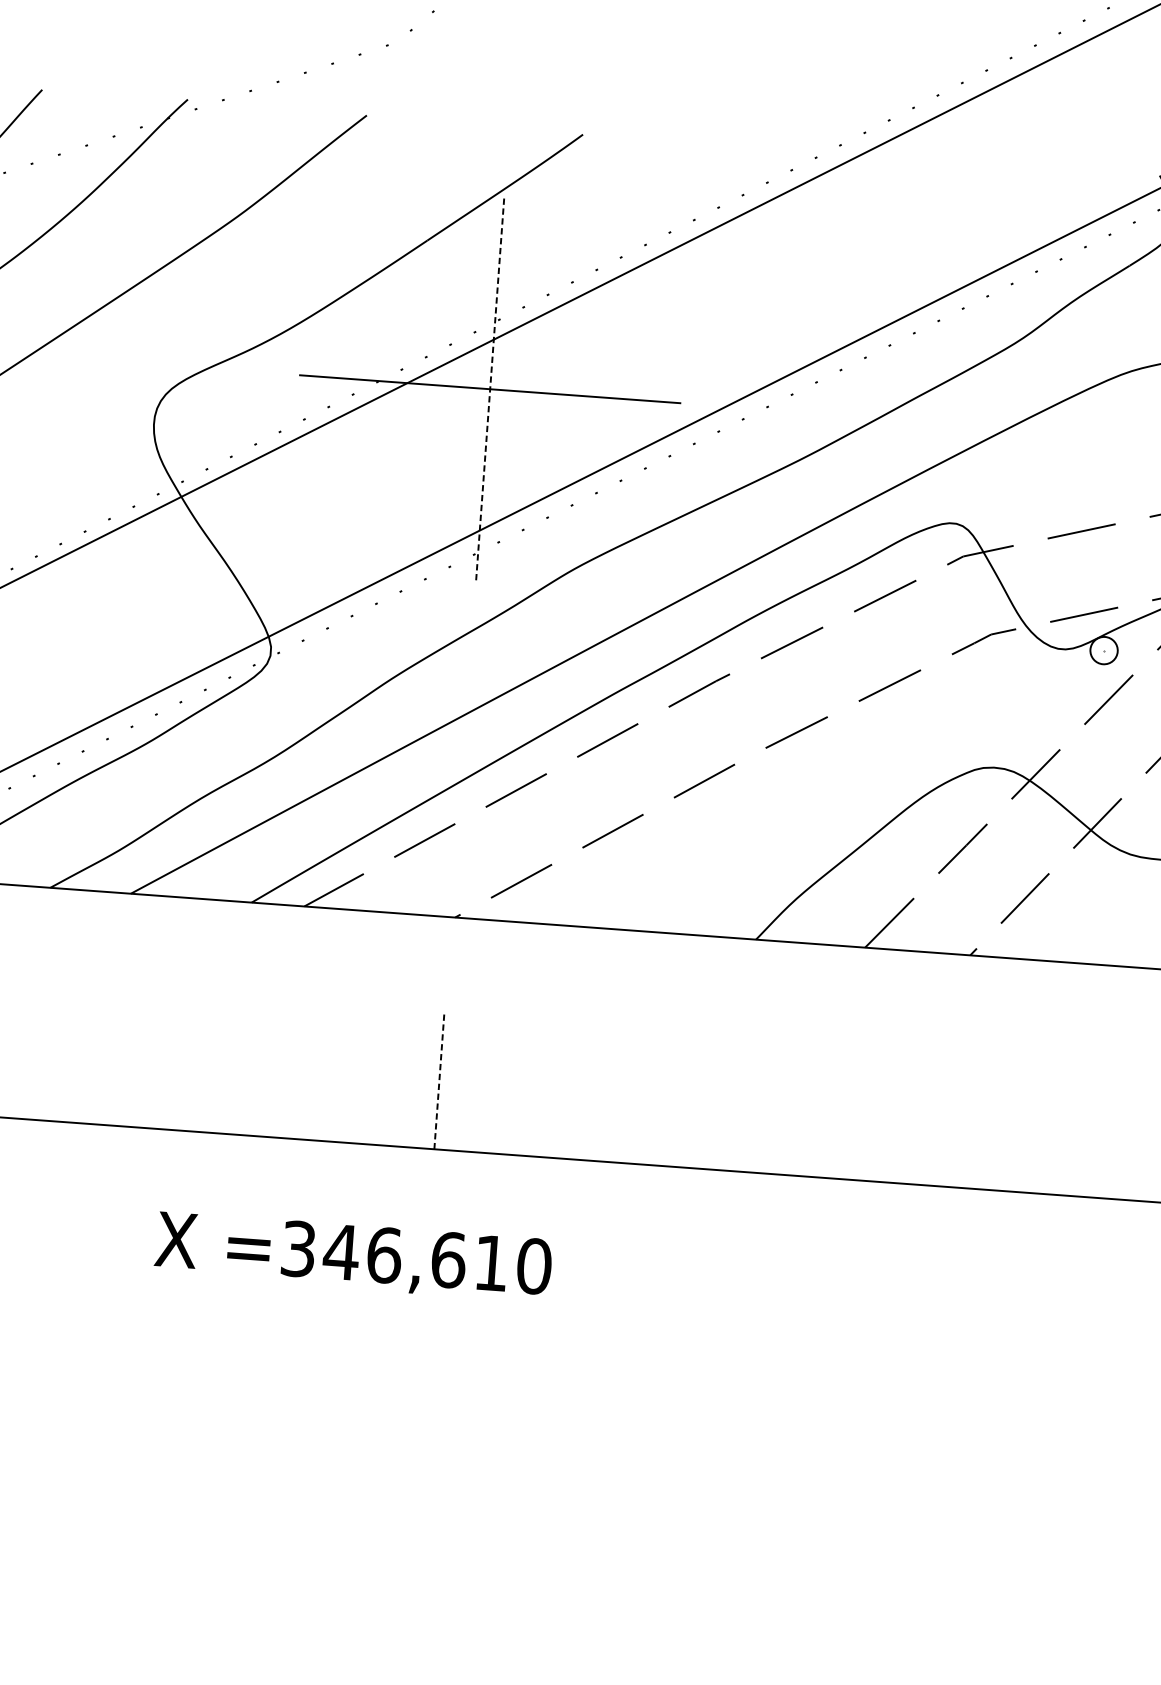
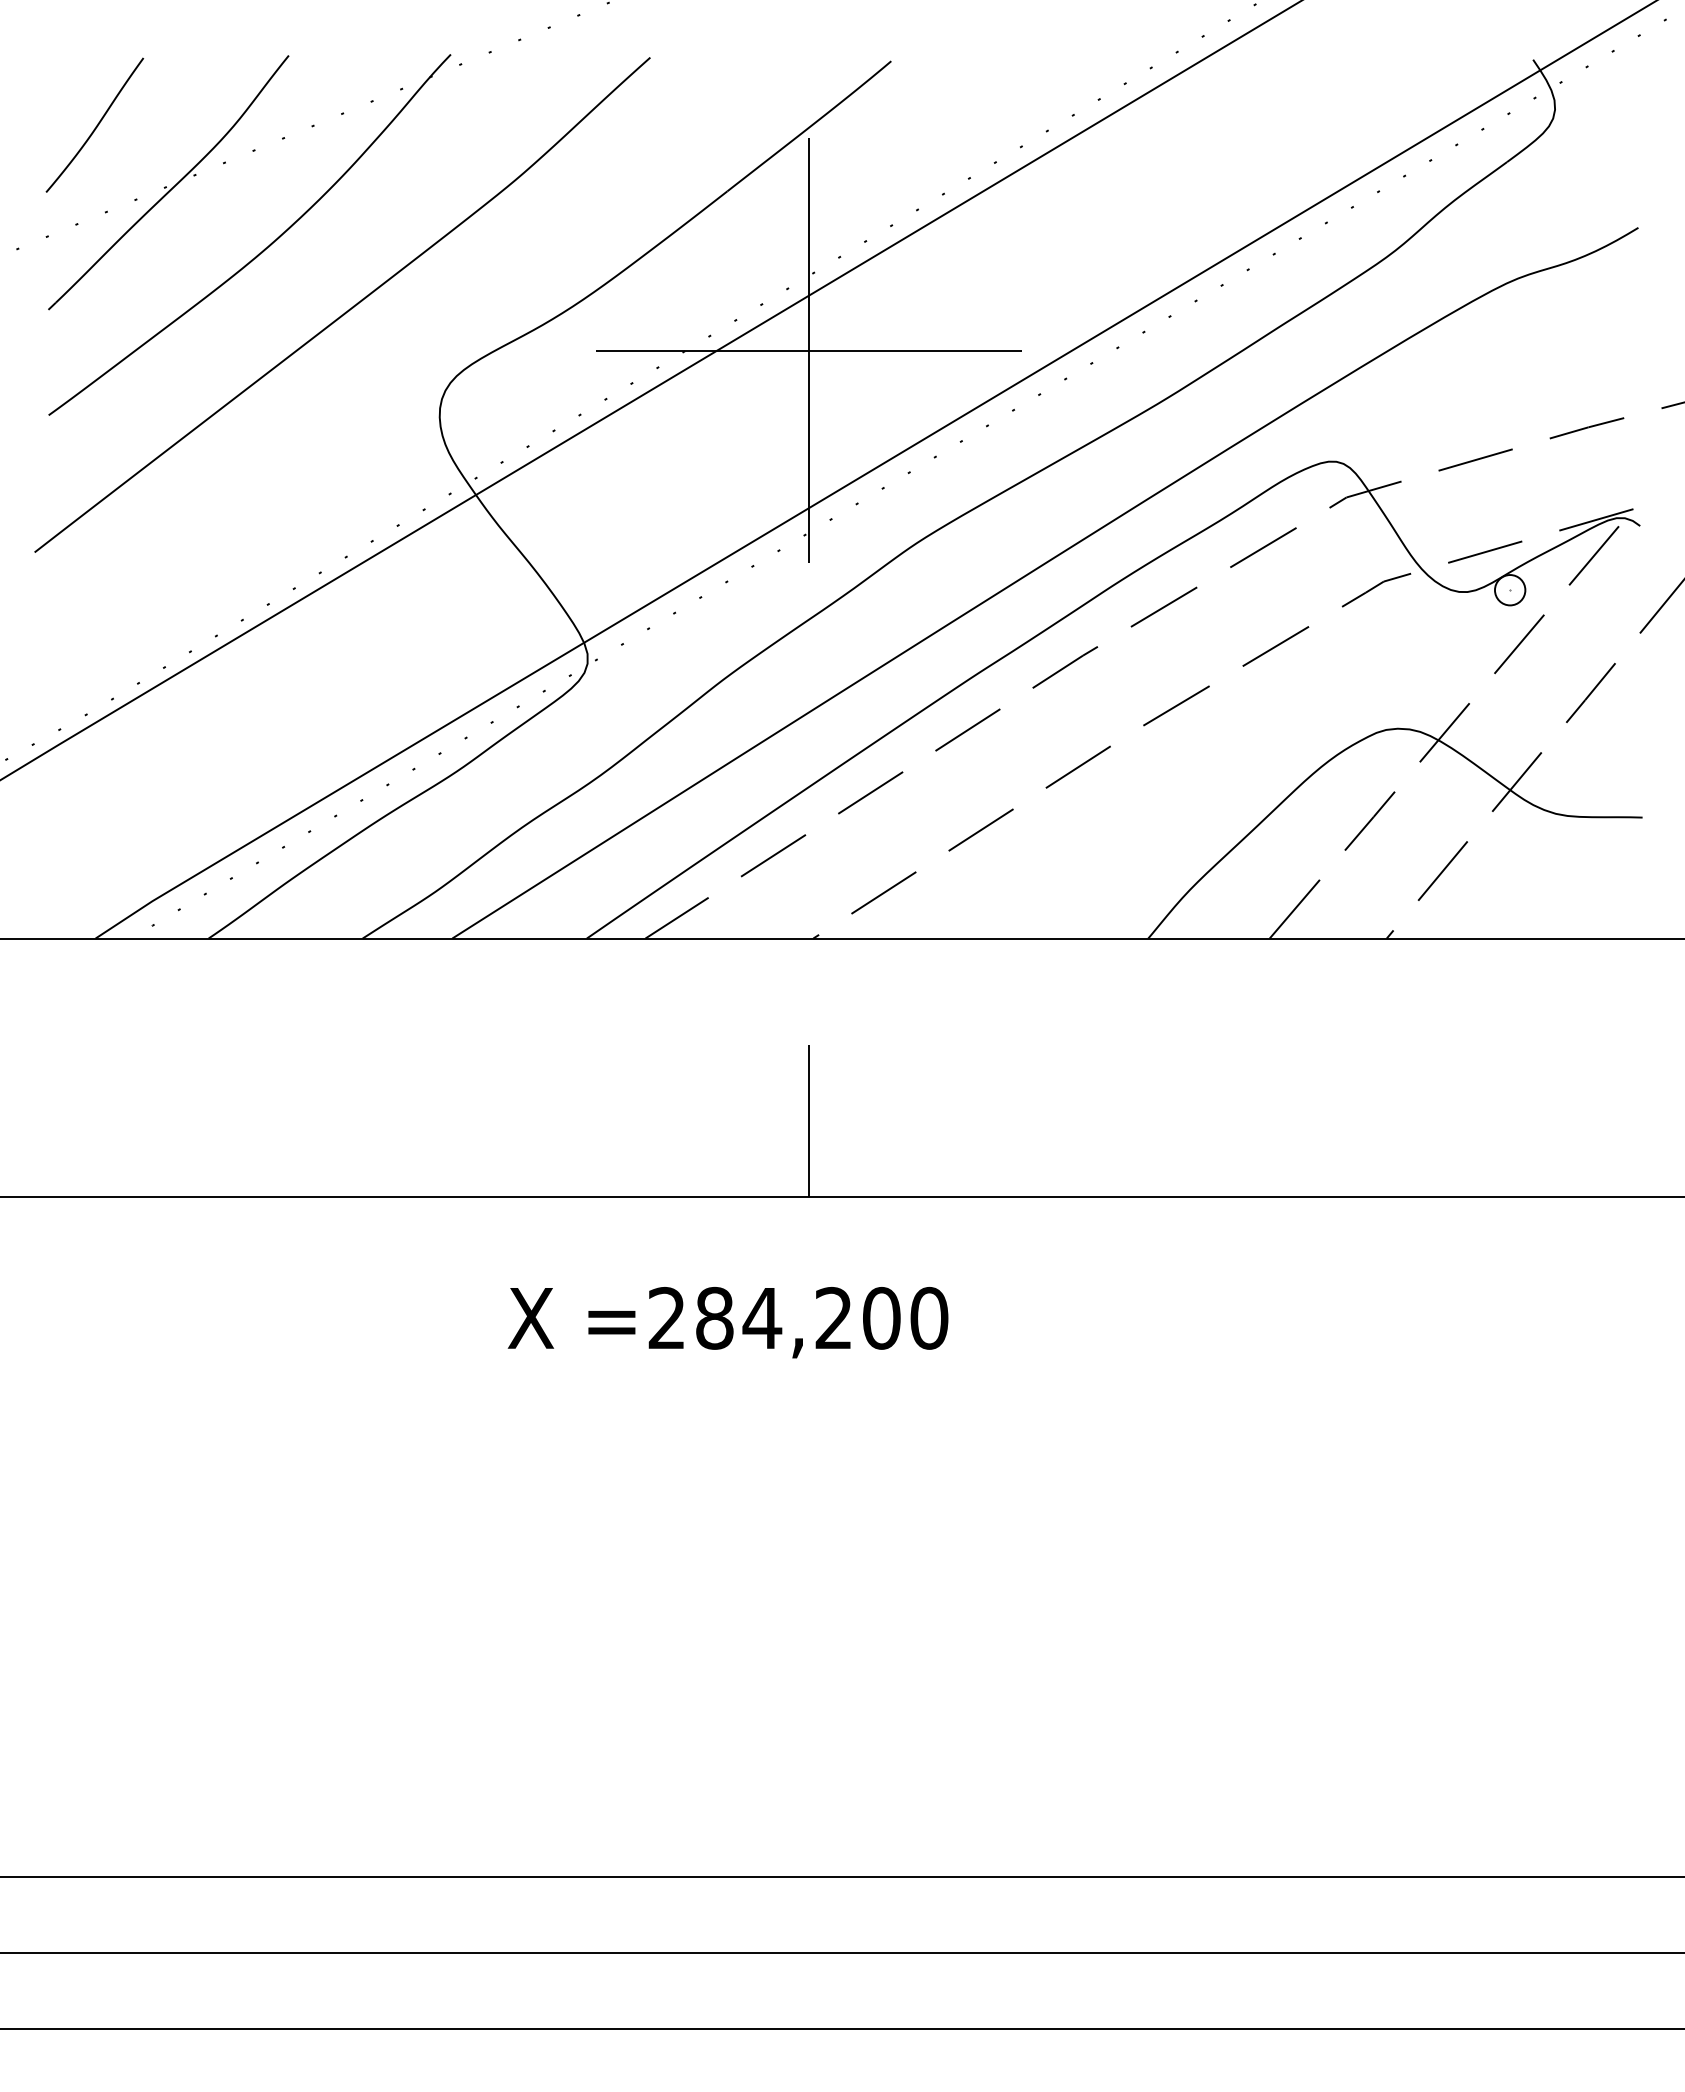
line: (490, 389) -> (809, 350), dashed -> solid
line: (439, 1080) -> (809, 1120), dashed -> solid
text: (395, 1255) -> (774, 1317), =346,610 -> =284,200

